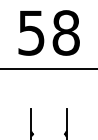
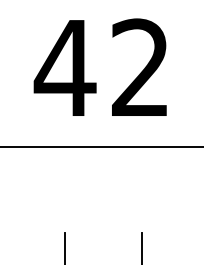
text: (48, 32) -> (102, 67), 58 -> 42

